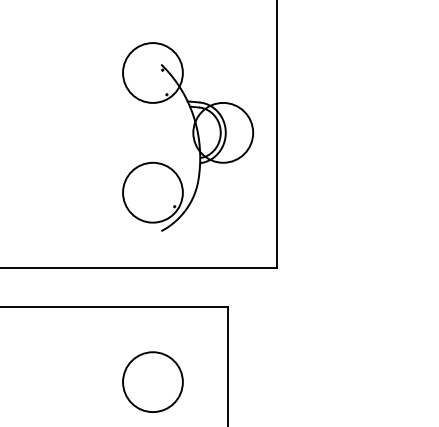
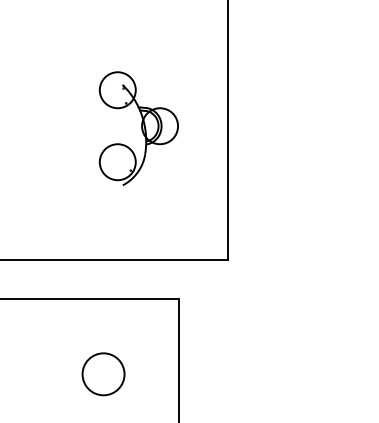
part: (188, 136) -> (139, 128), size x0.6
circle: (152, 381) -> (103, 373), size x0.7

